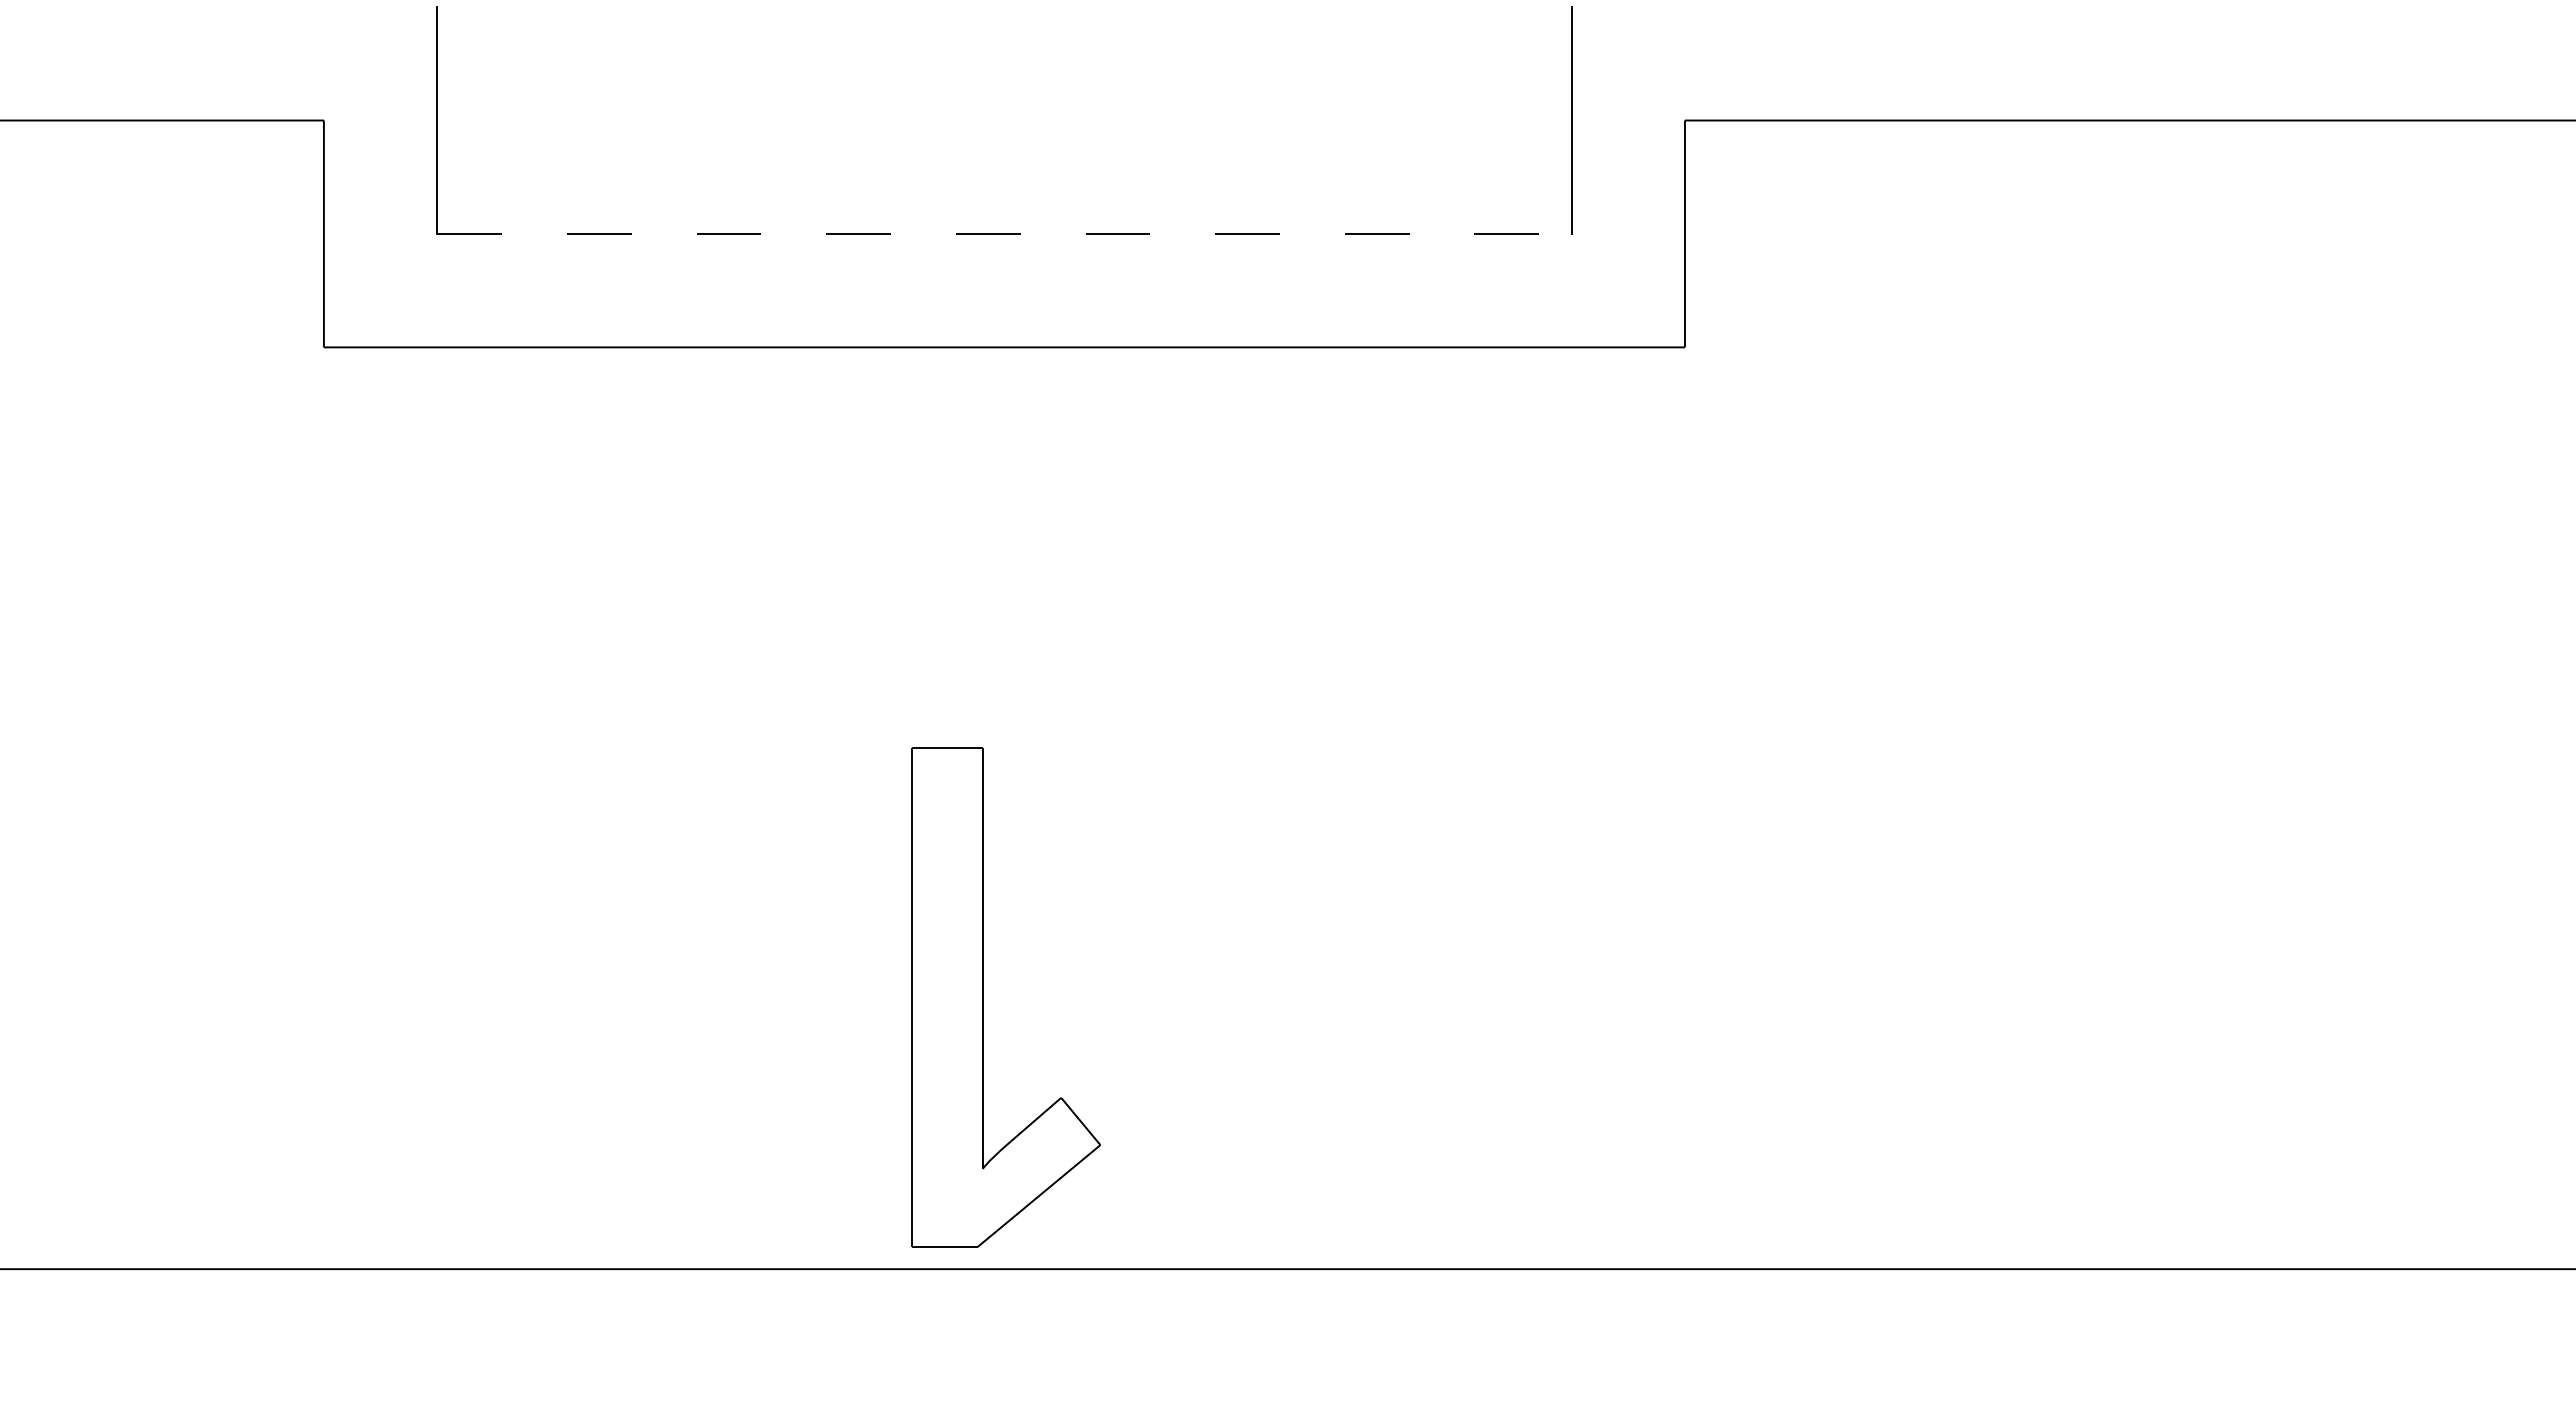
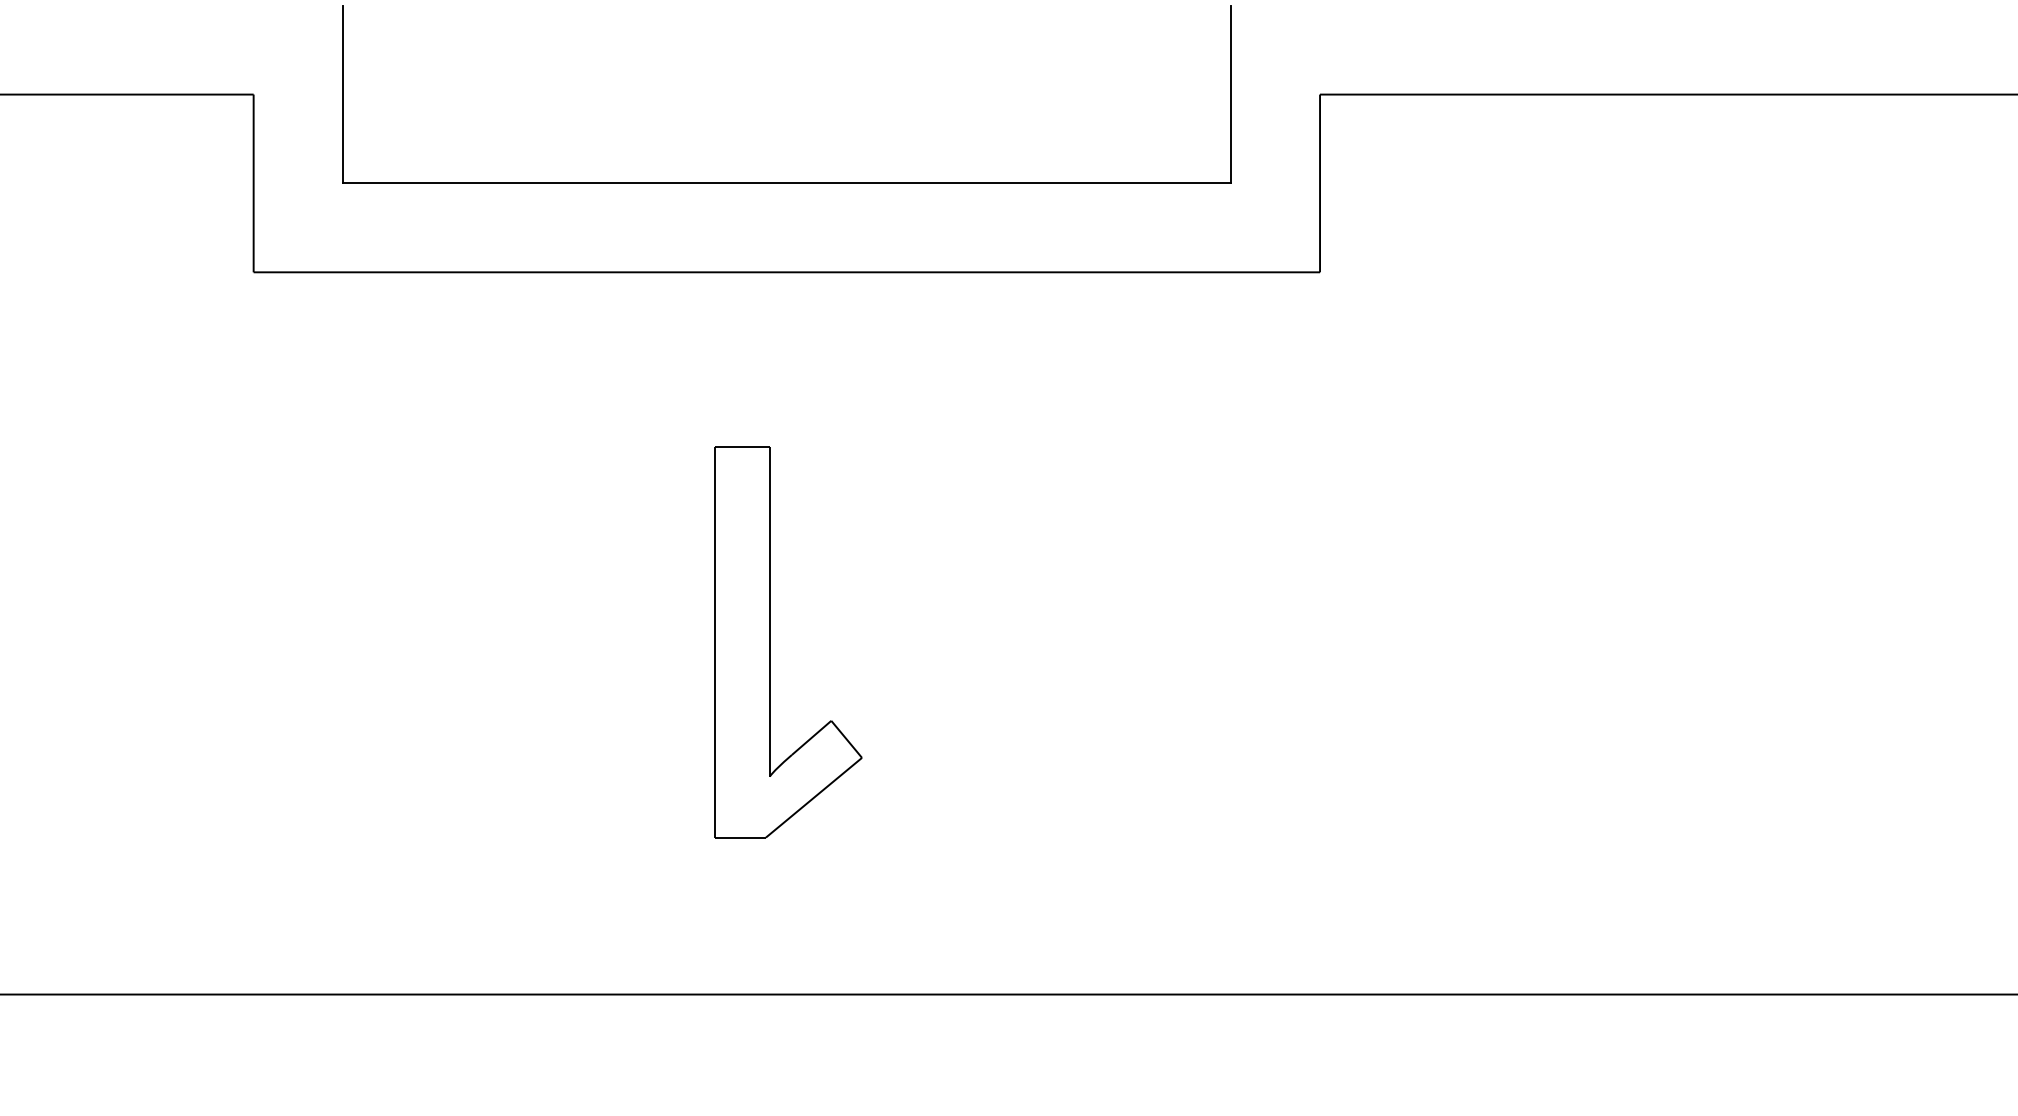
line: (1005, 233) -> (787, 183), dashed -> solid
part: (983, 997) -> (770, 642), moved

